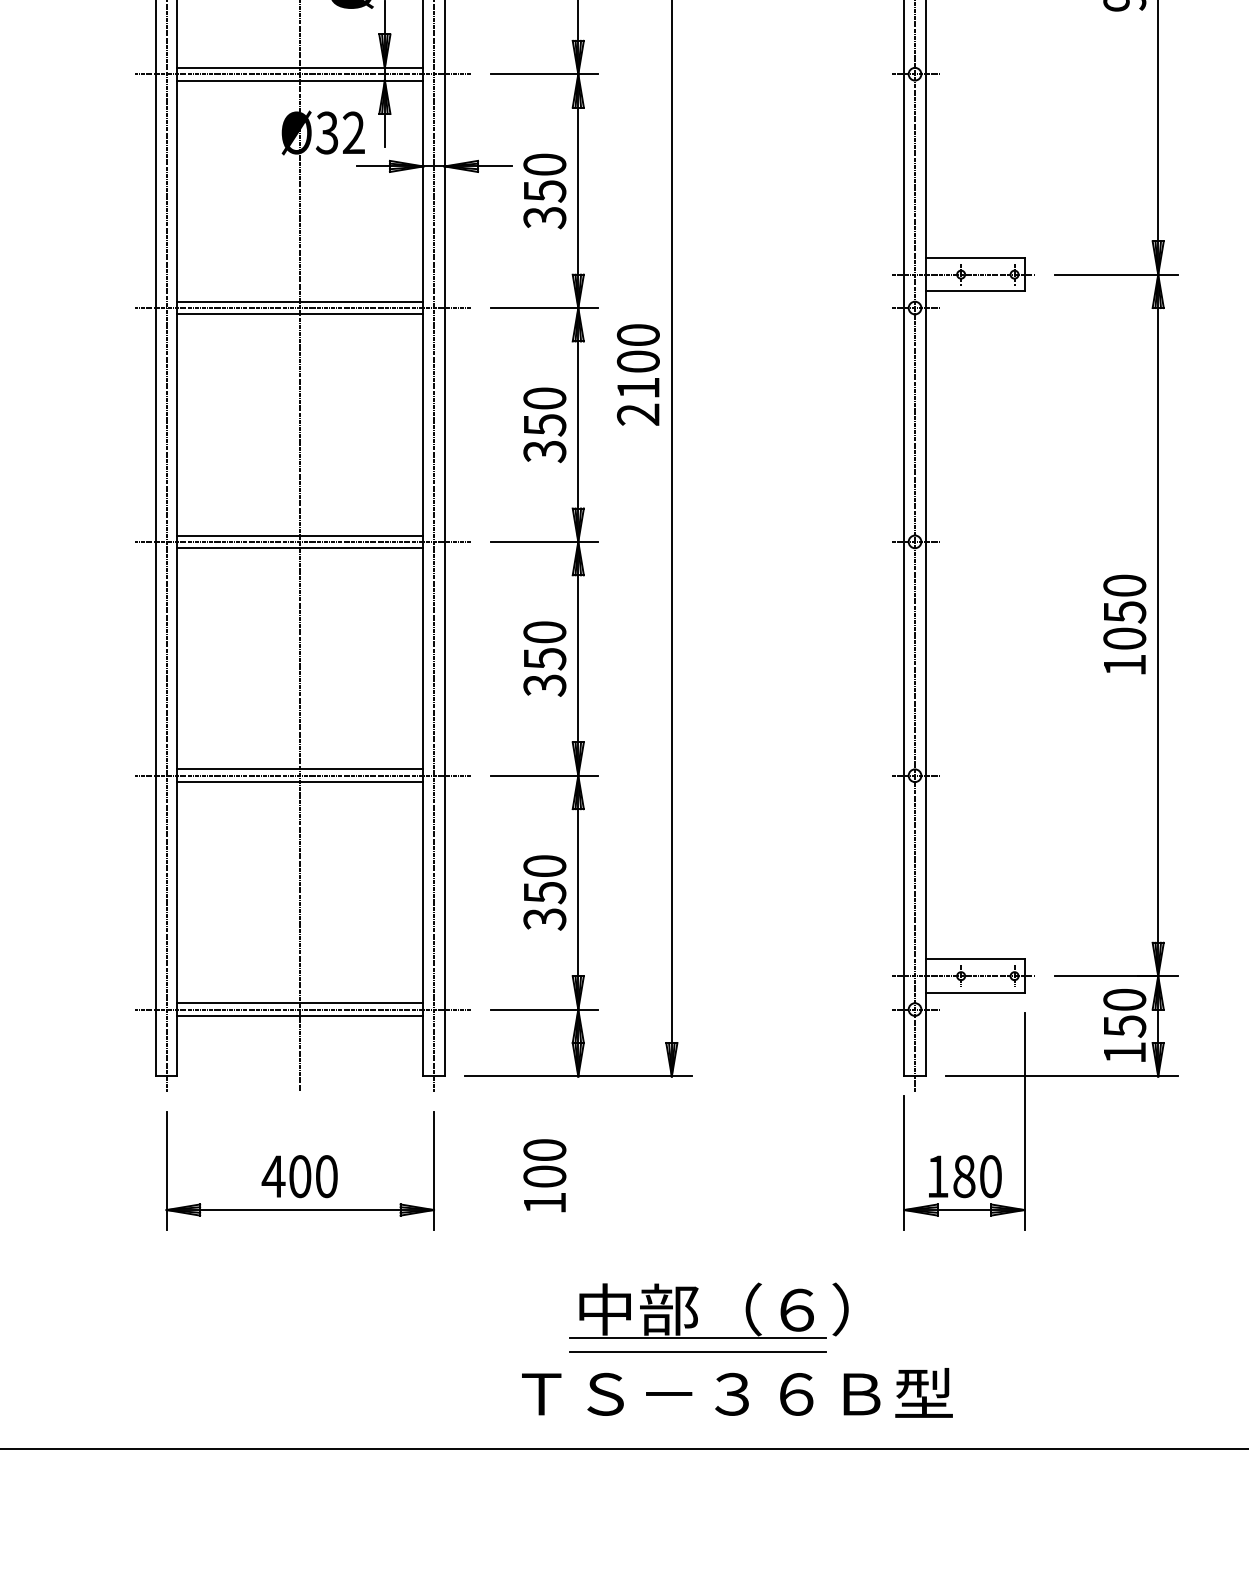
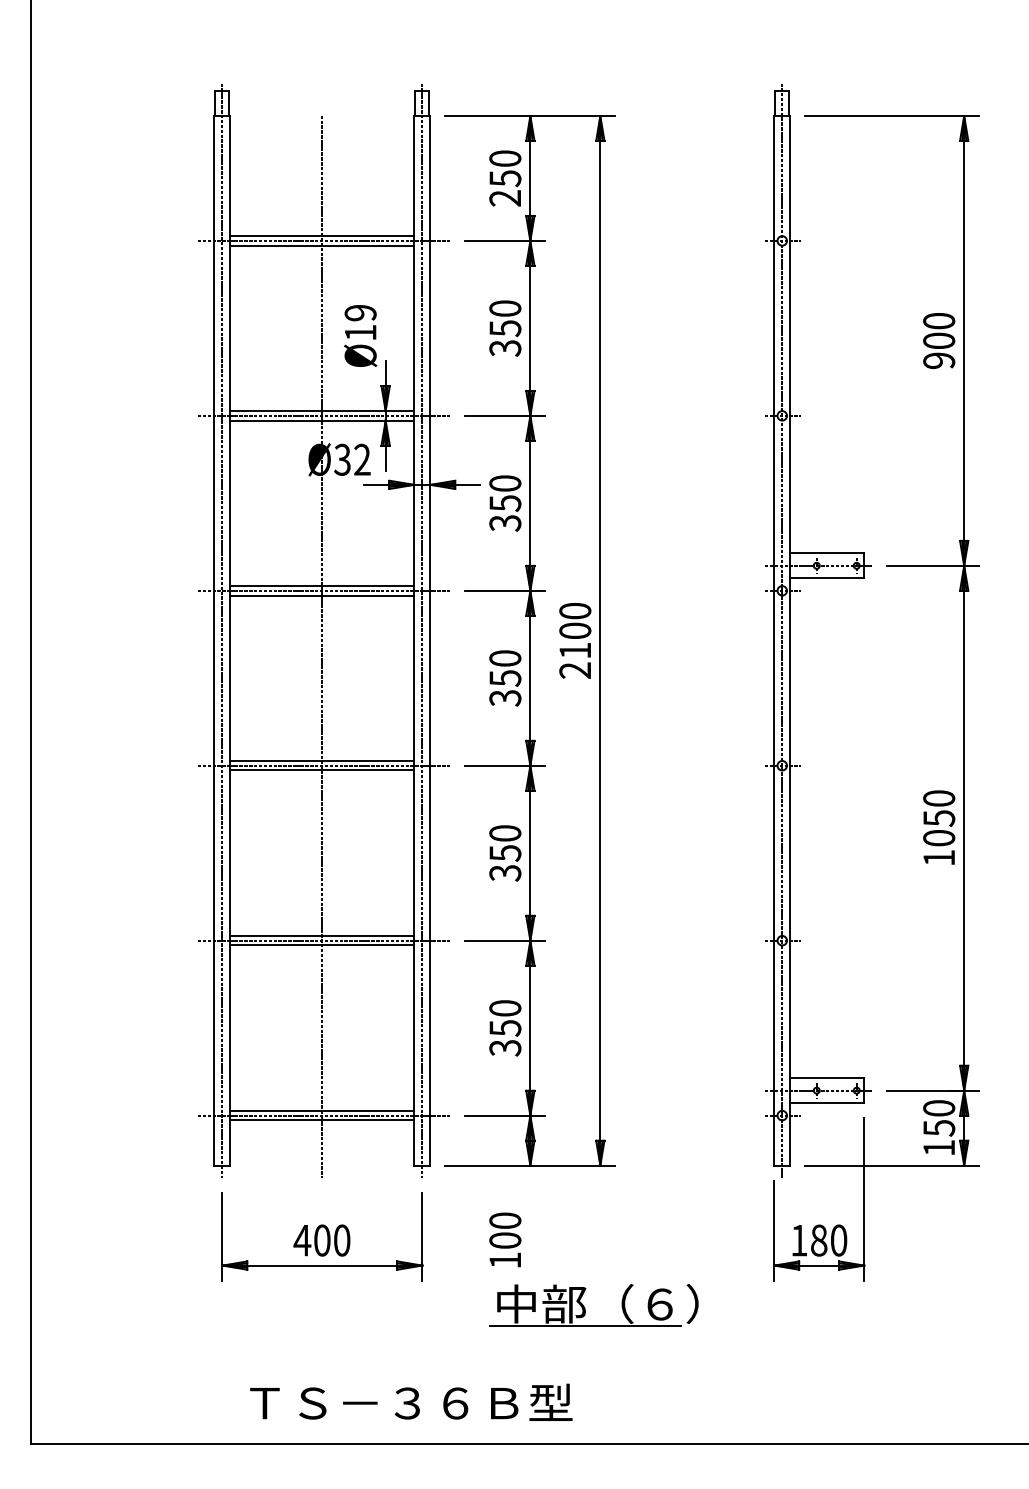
part: (697, 1315) -> (585, 1308), moved
line: (697, 1351) -> (619, 1371), removed
text: (737, 1391) -> (411, 1401), moved

